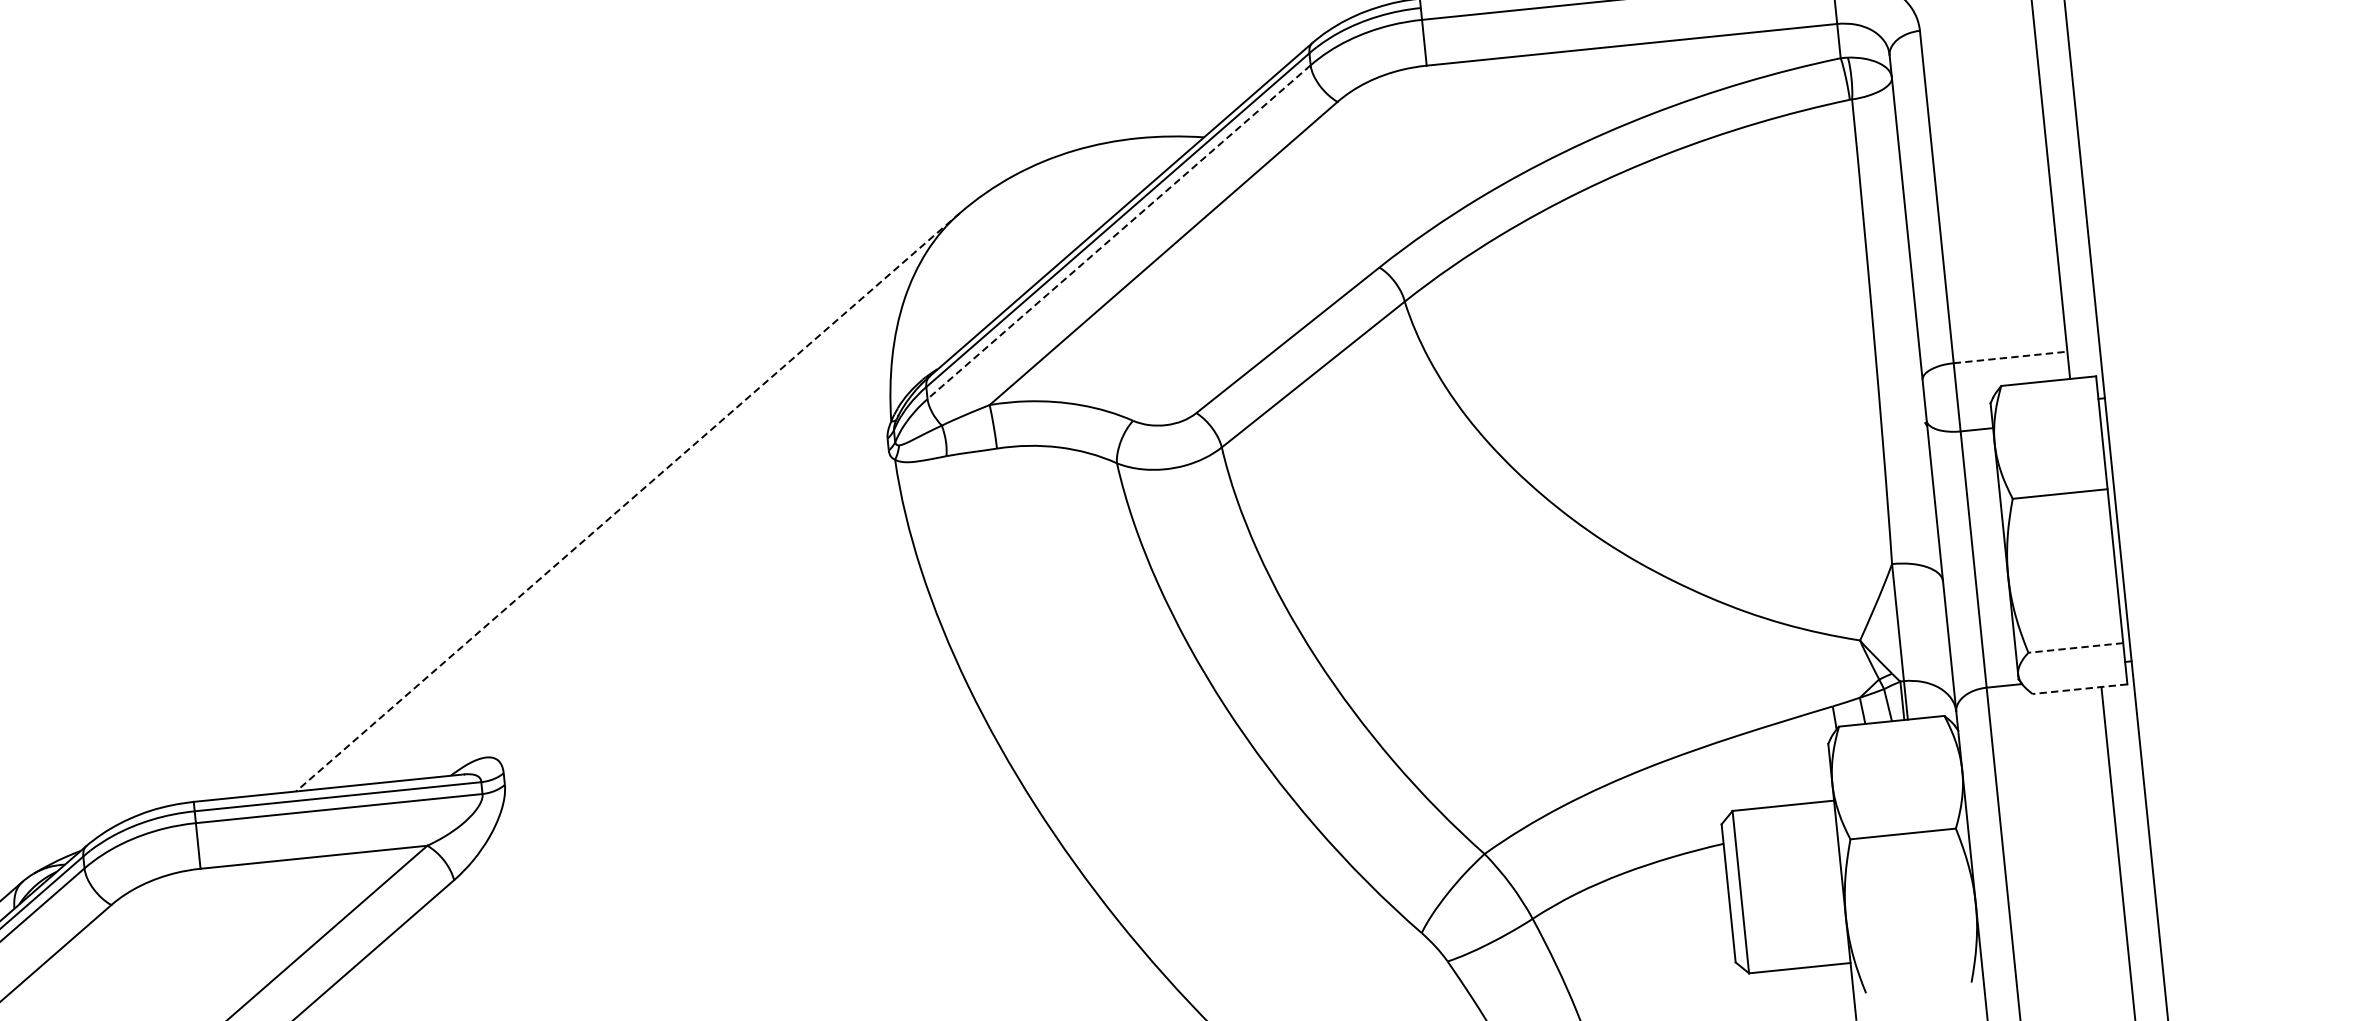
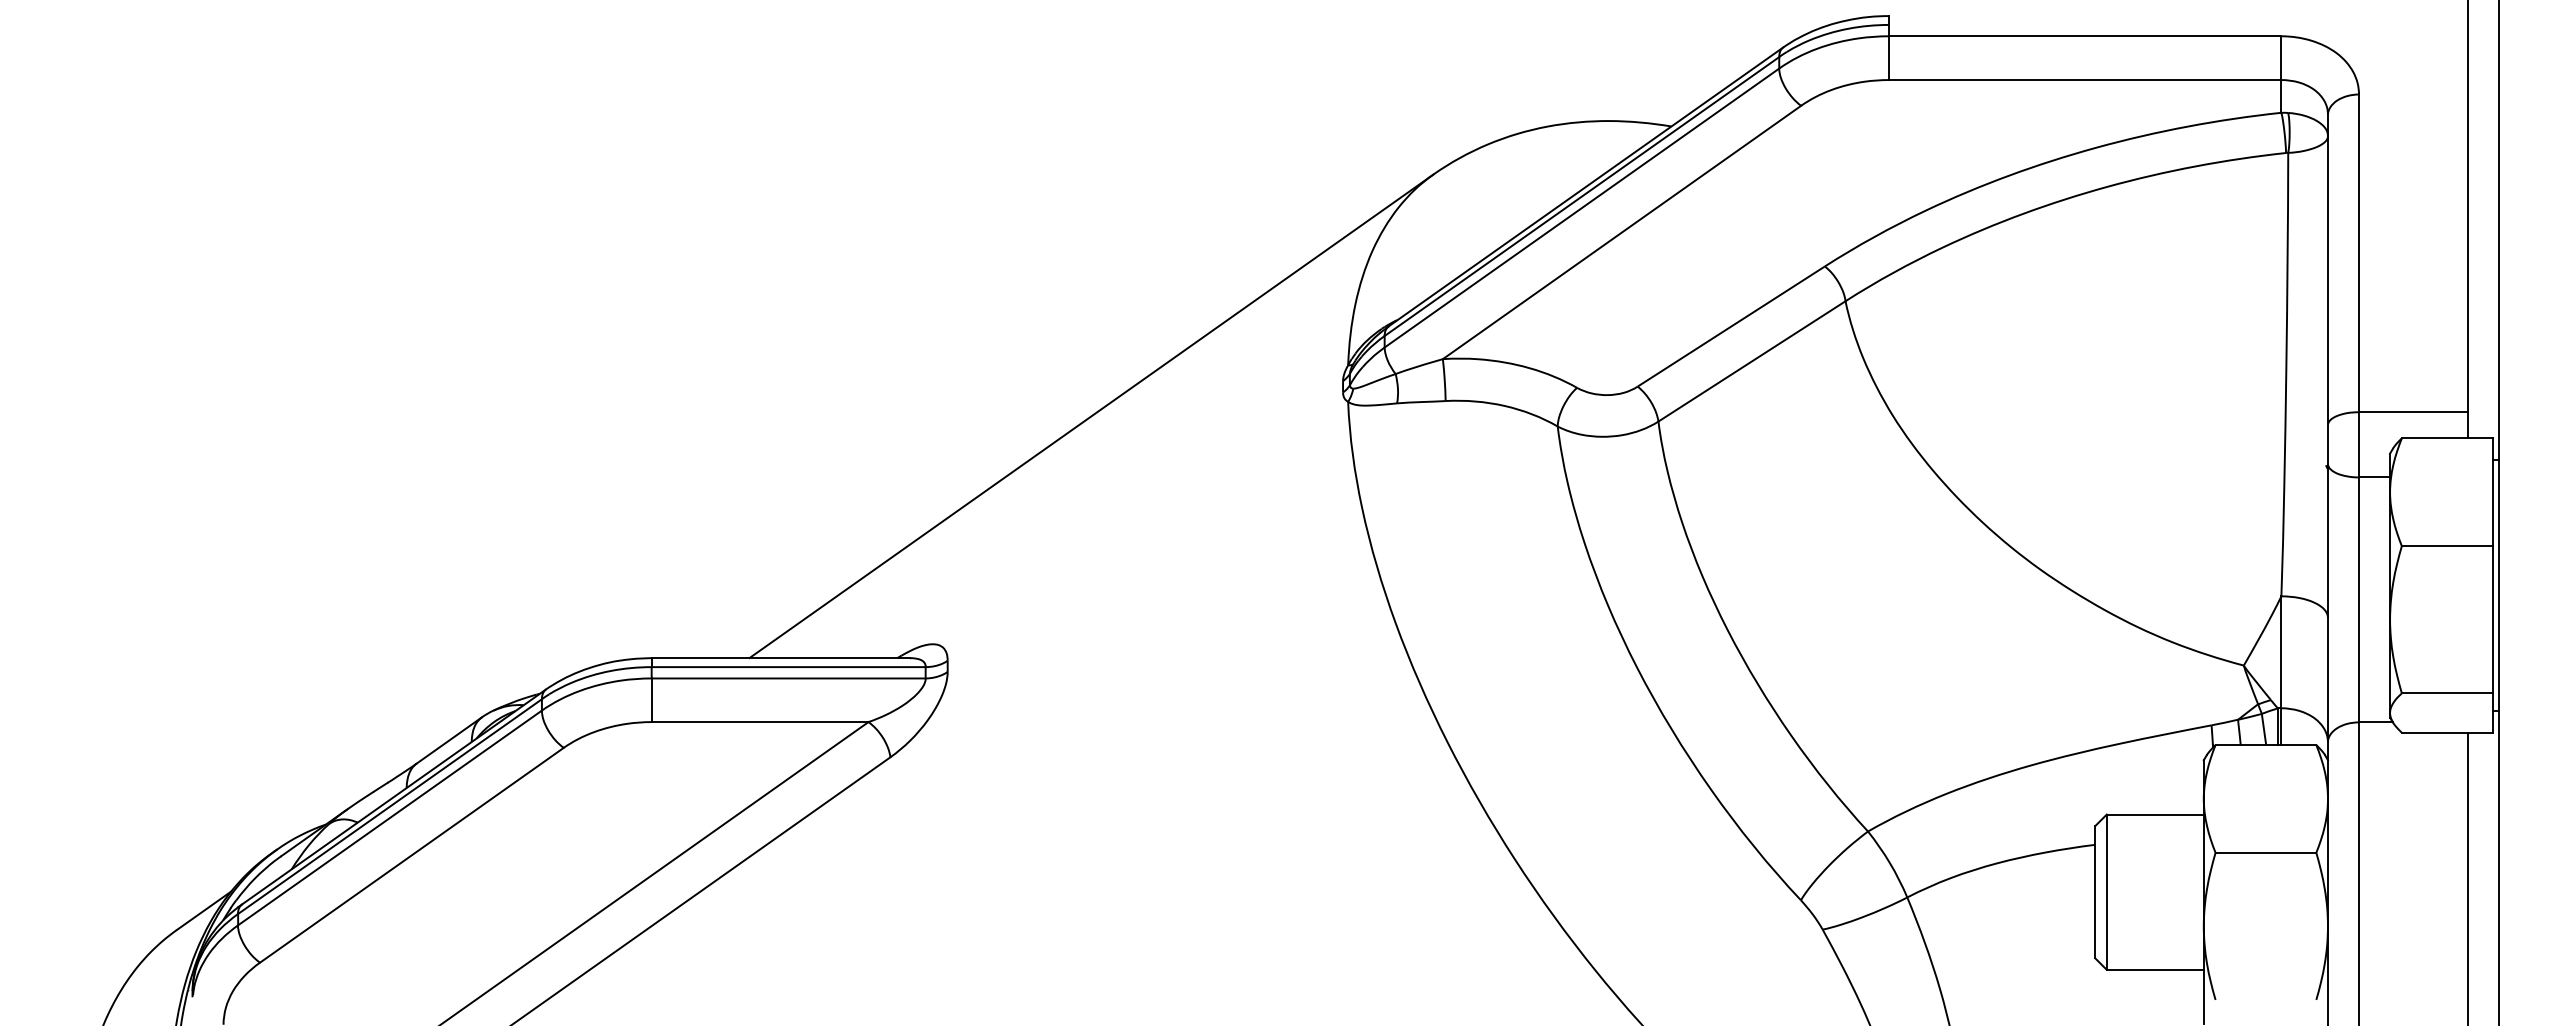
line: (1118, 232) -> (1581, 208), dashed -> solid
line: (2010, 357) -> (2413, 412), dashed -> solid
line: (628, 502) -> (1091, 416), dashed -> solid
line: (2075, 648) -> (2446, 693), dashed -> solid
line: (2079, 688) -> (2446, 732), dashed -> solid

